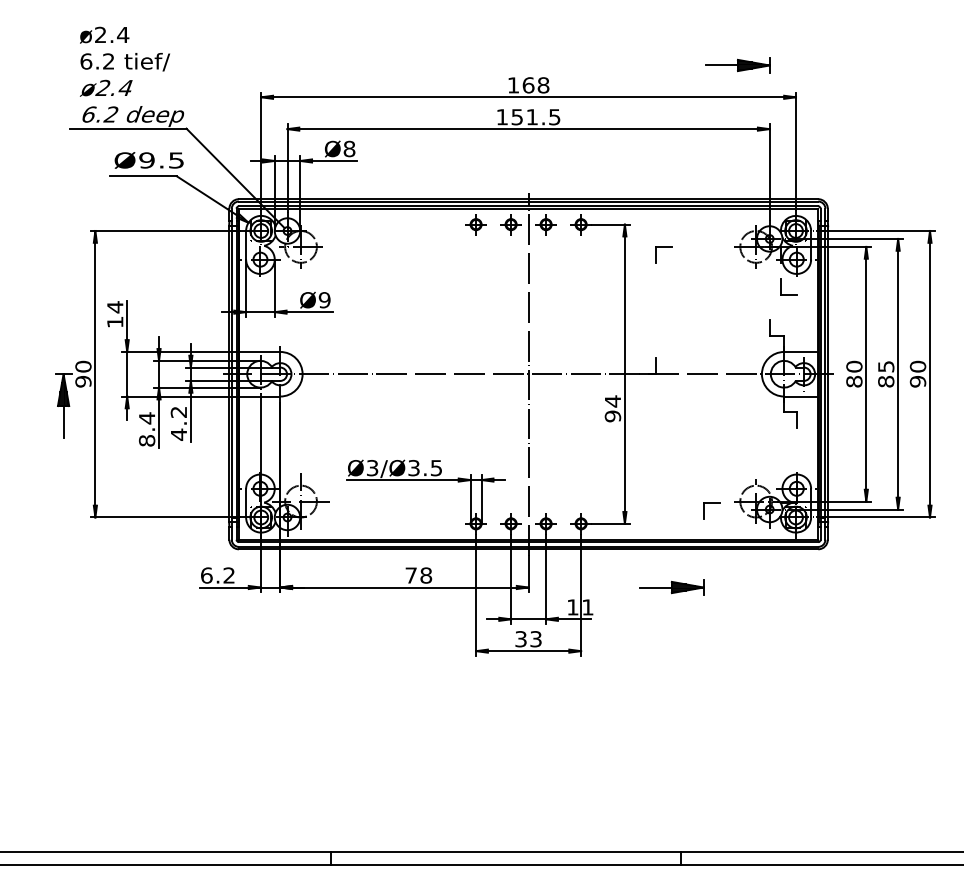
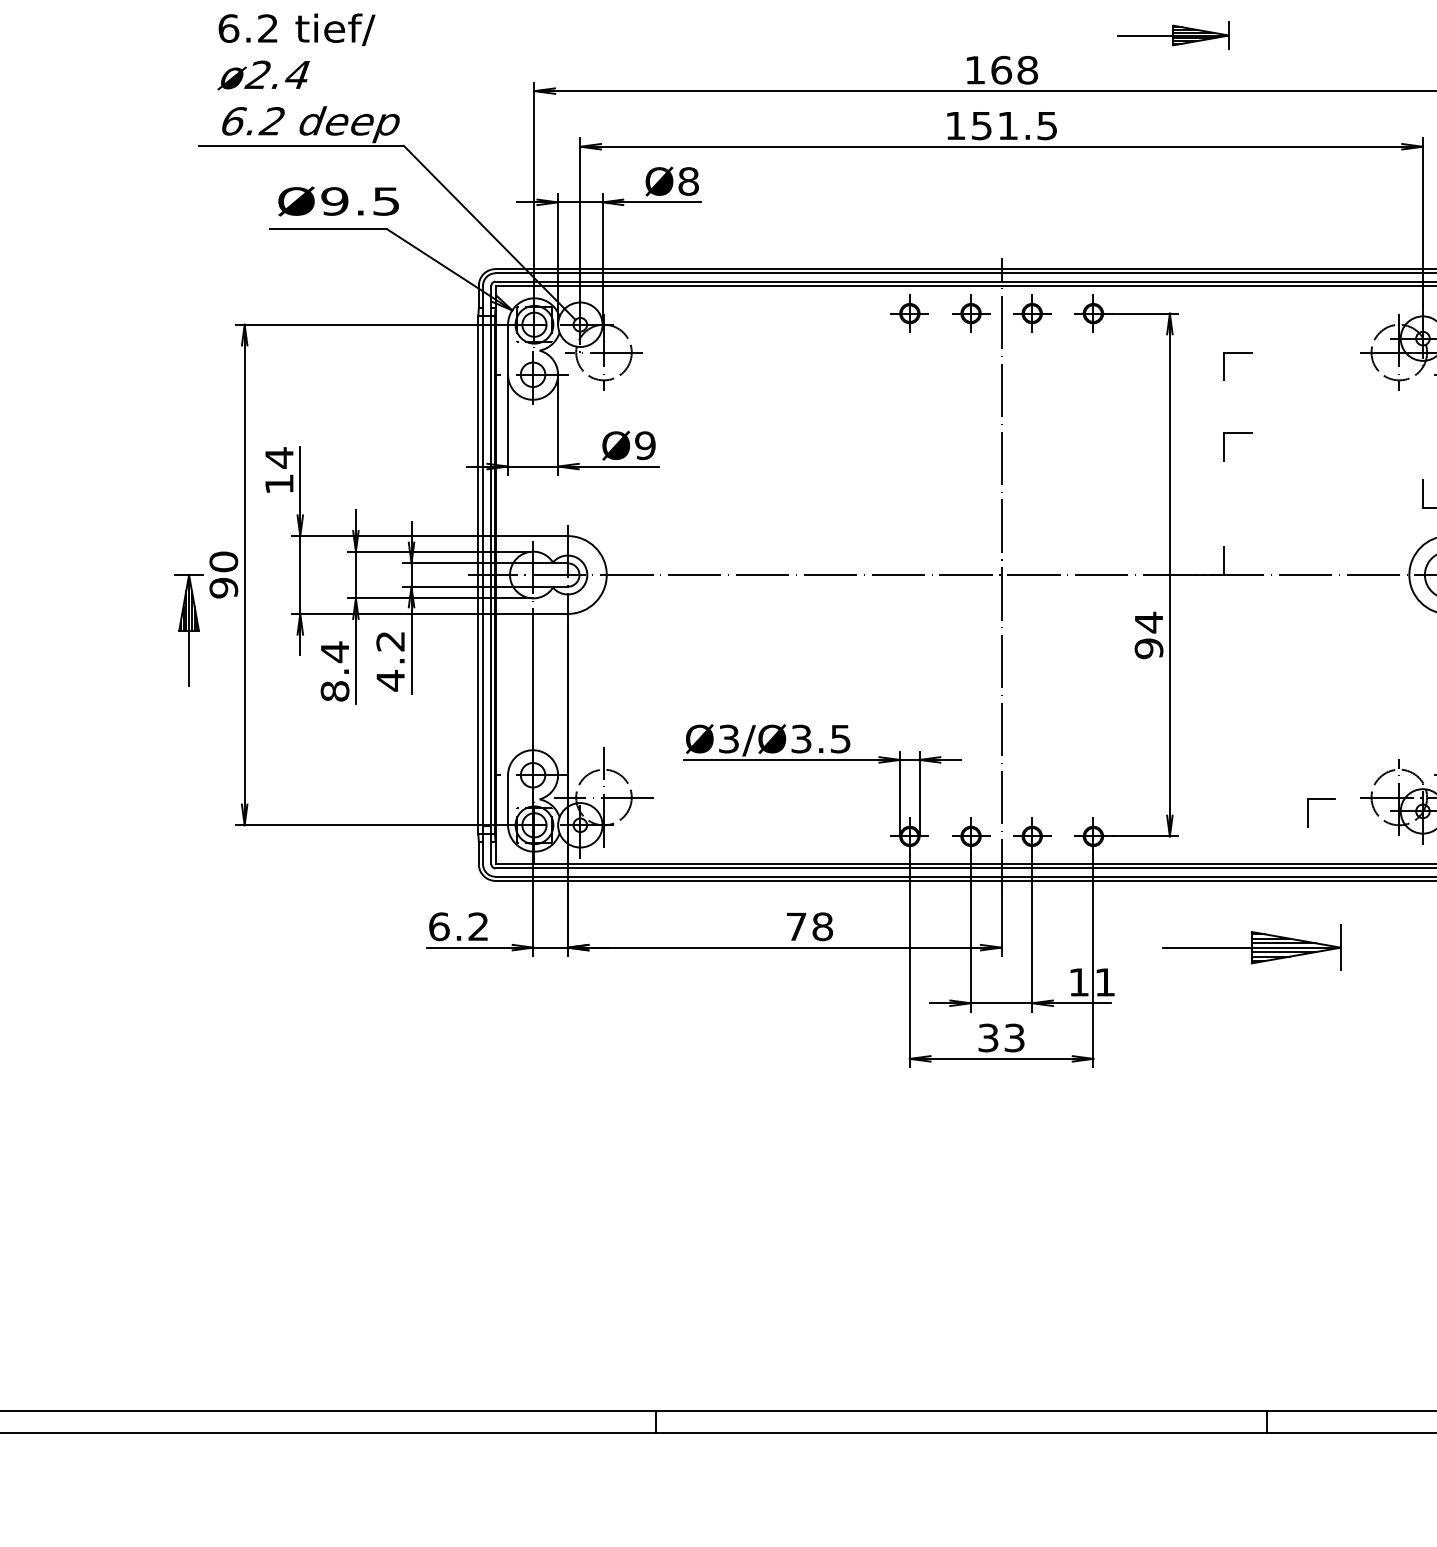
part: (737, 65) -> (1172, 35), moved
part: (663, 293) -> (1237, 433), added
part: (671, 587) -> (1251, 947), size x1.6

